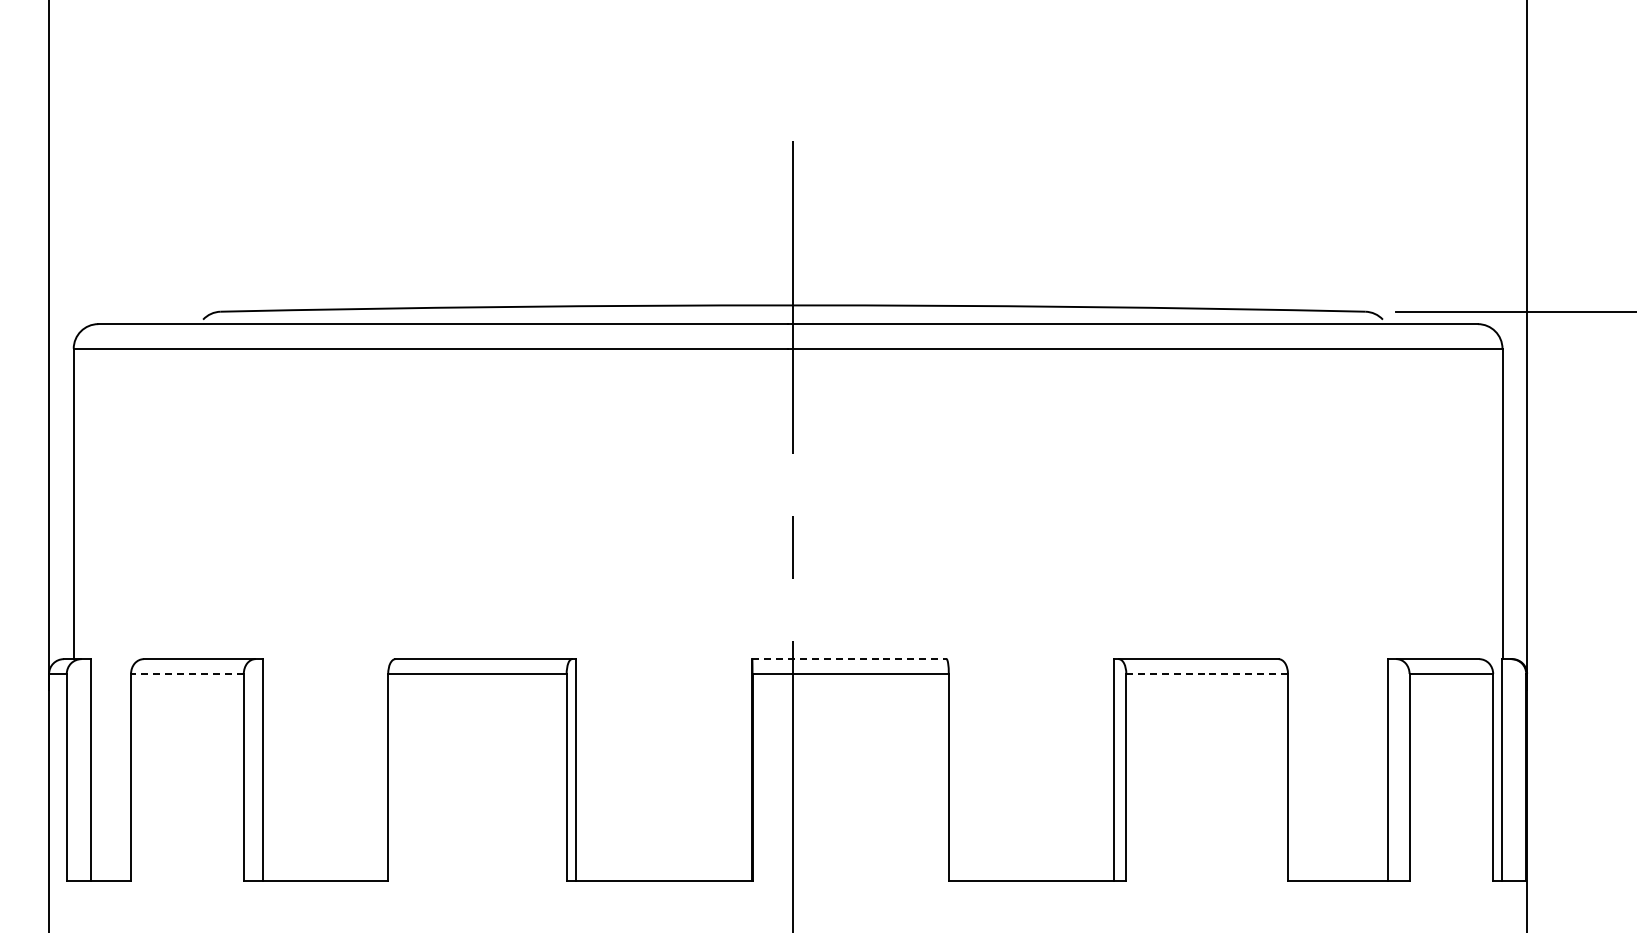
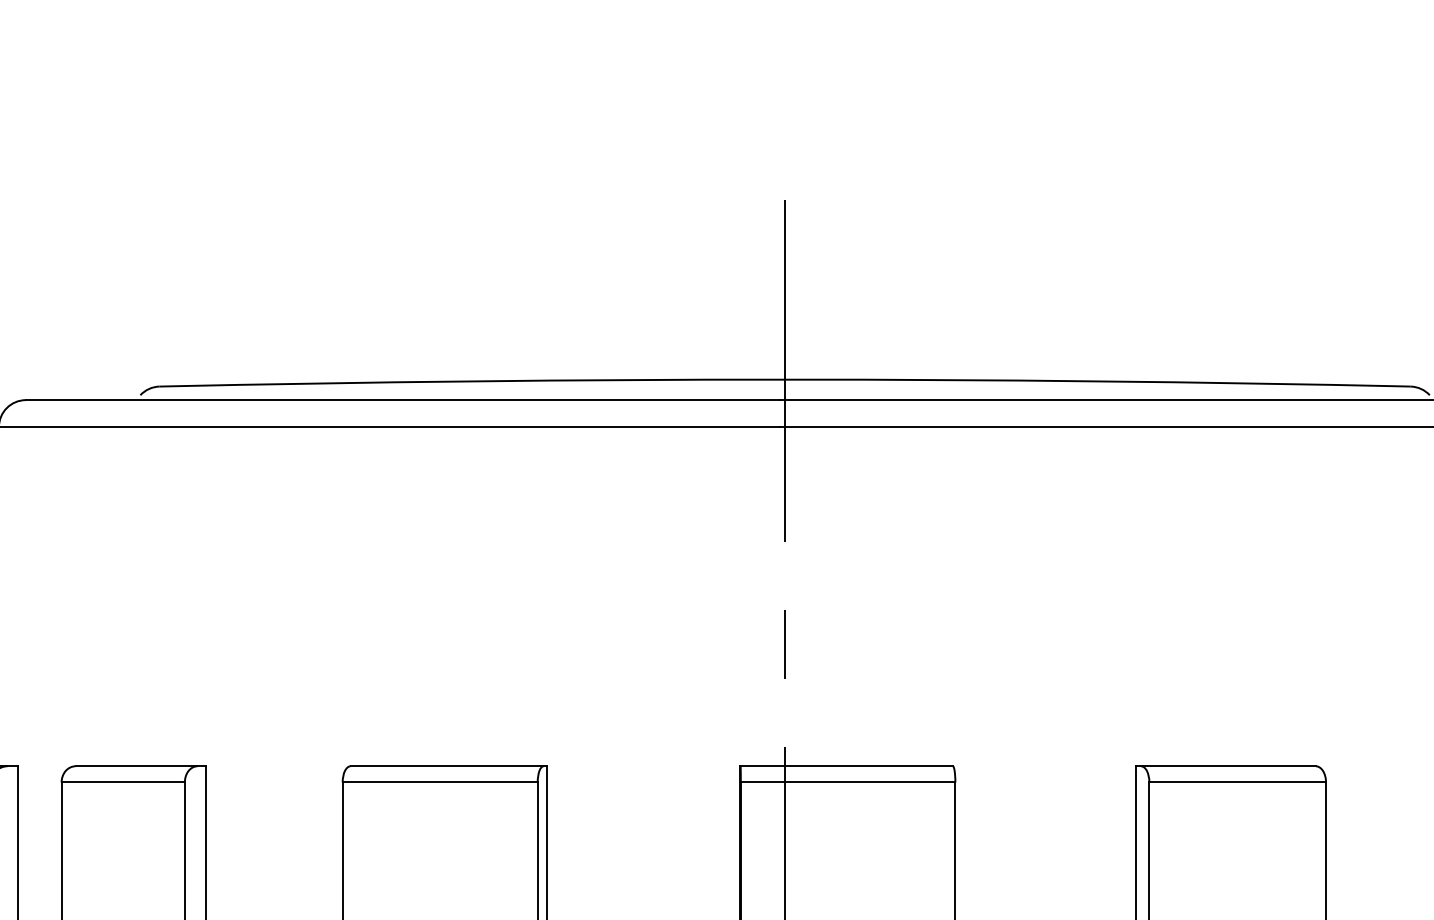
line: (849, 659) -> (846, 766), dashed -> solid
line: (186, 673) -> (122, 781), dashed -> solid
line: (1207, 673) -> (1238, 781), dashed -> solid

